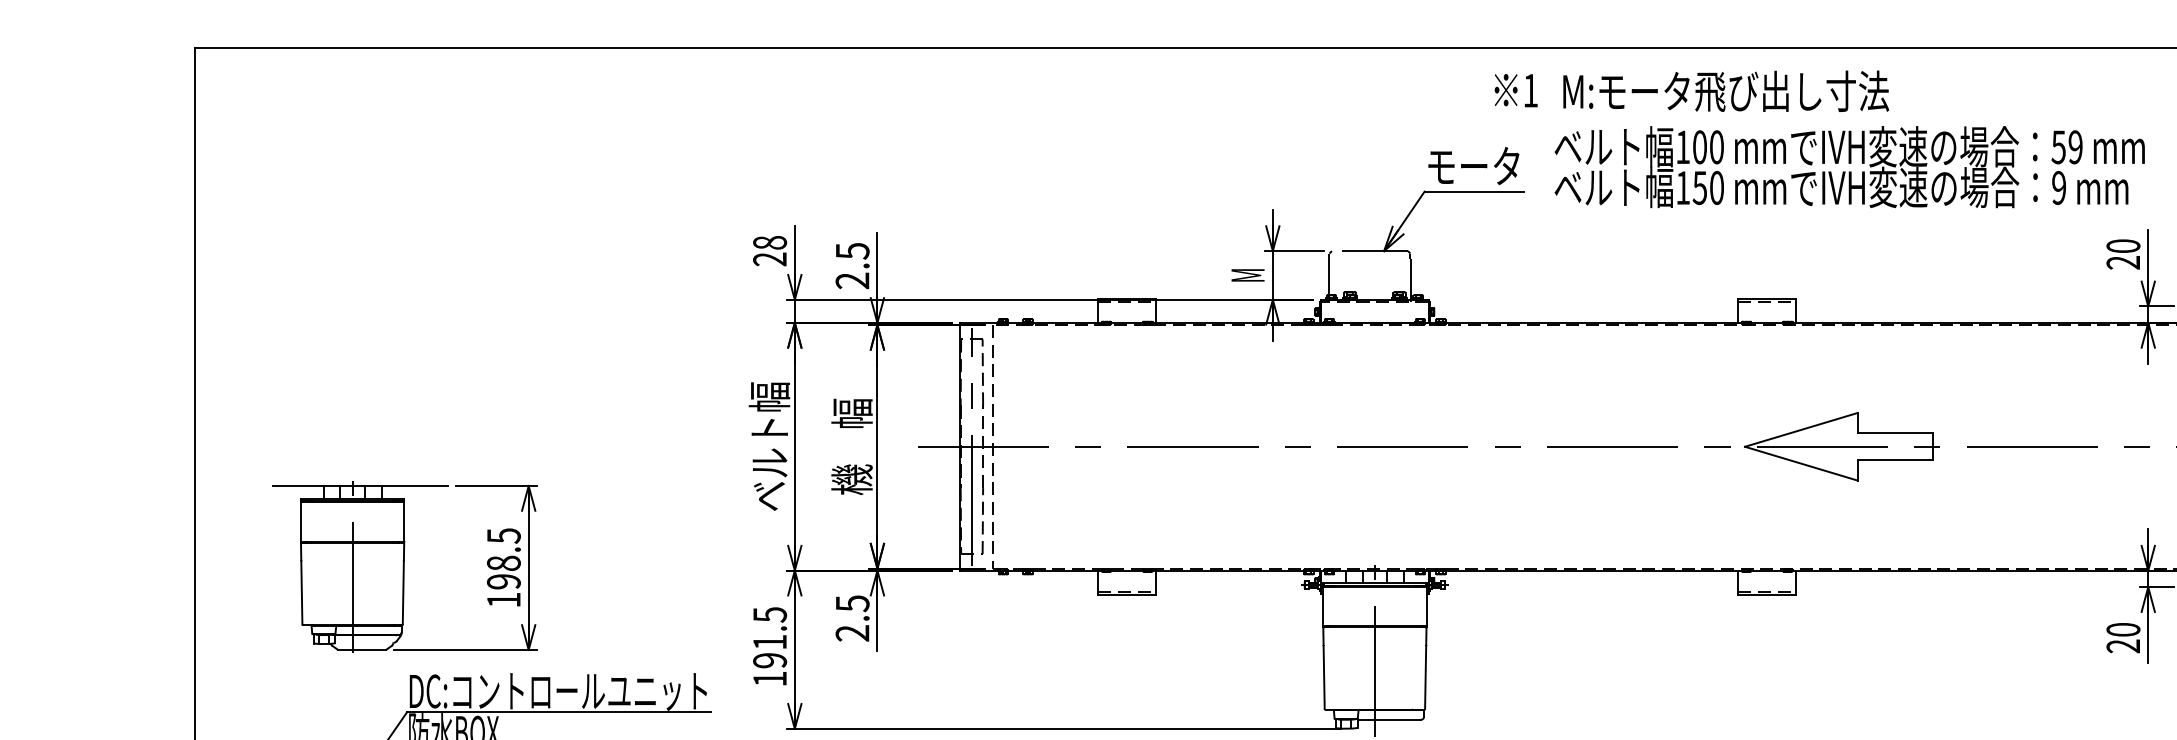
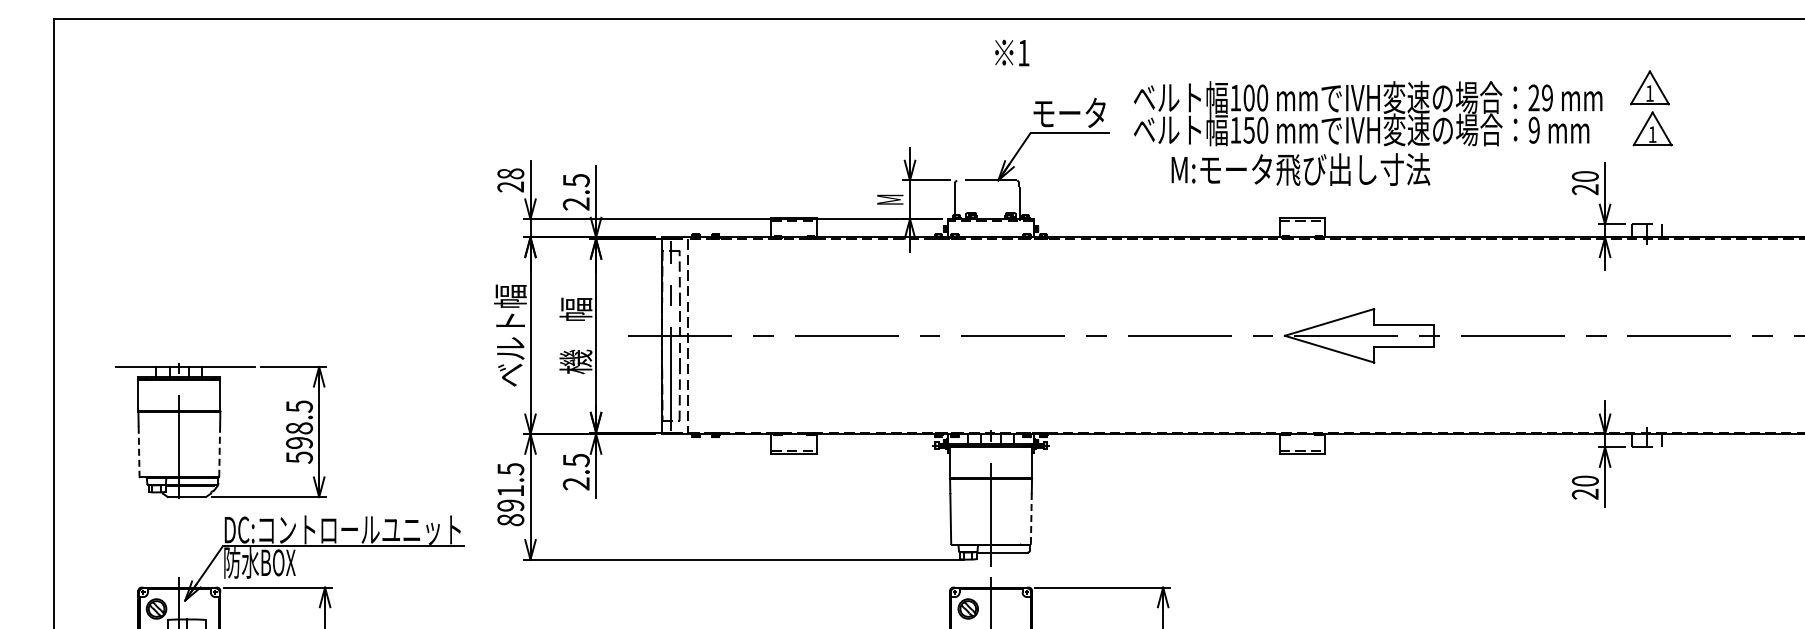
text: (1516, 89) -> (1012, 52), moved
text: (1725, 91) -> (1300, 169), moved
text: (2058, 146) -> (1533, 97), 59 -> 29
line: (302, 592) -> (139, 451), solid -> dashed
line: (403, 592) -> (219, 451), solid -> dashed
text: (503, 600) -> (299, 457), 198.5 -> 598.5
line: (1425, 678) -> (1031, 519), solid -> dashed
text: (769, 679) -> (510, 520), 191.5 -> 891.5

